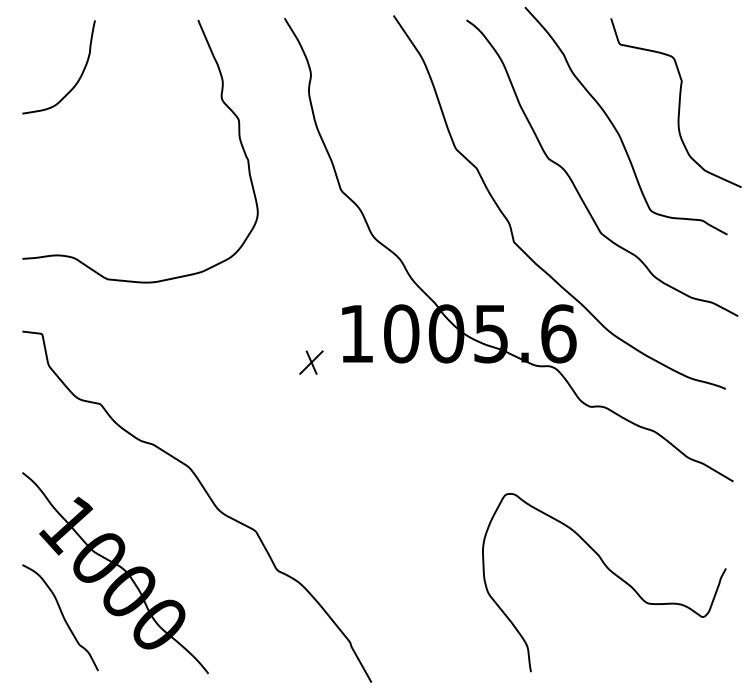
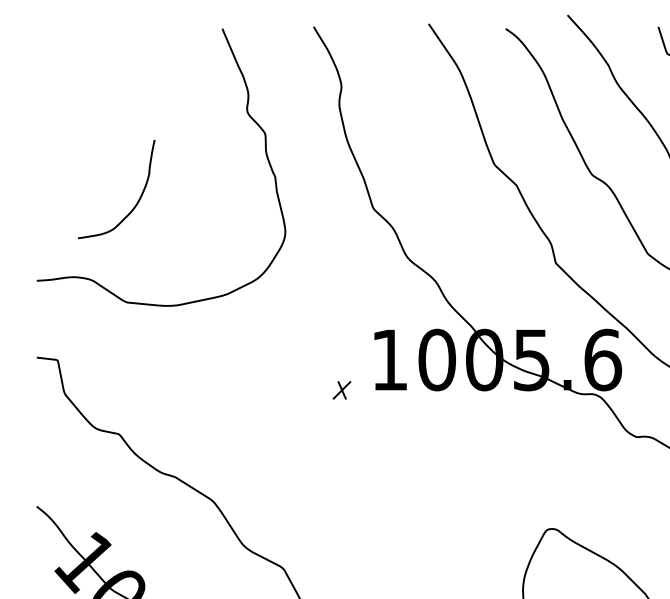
curve: (78, 78) -> (137, 201), moved
part: (311, 362) -> (342, 390), size x0.7

